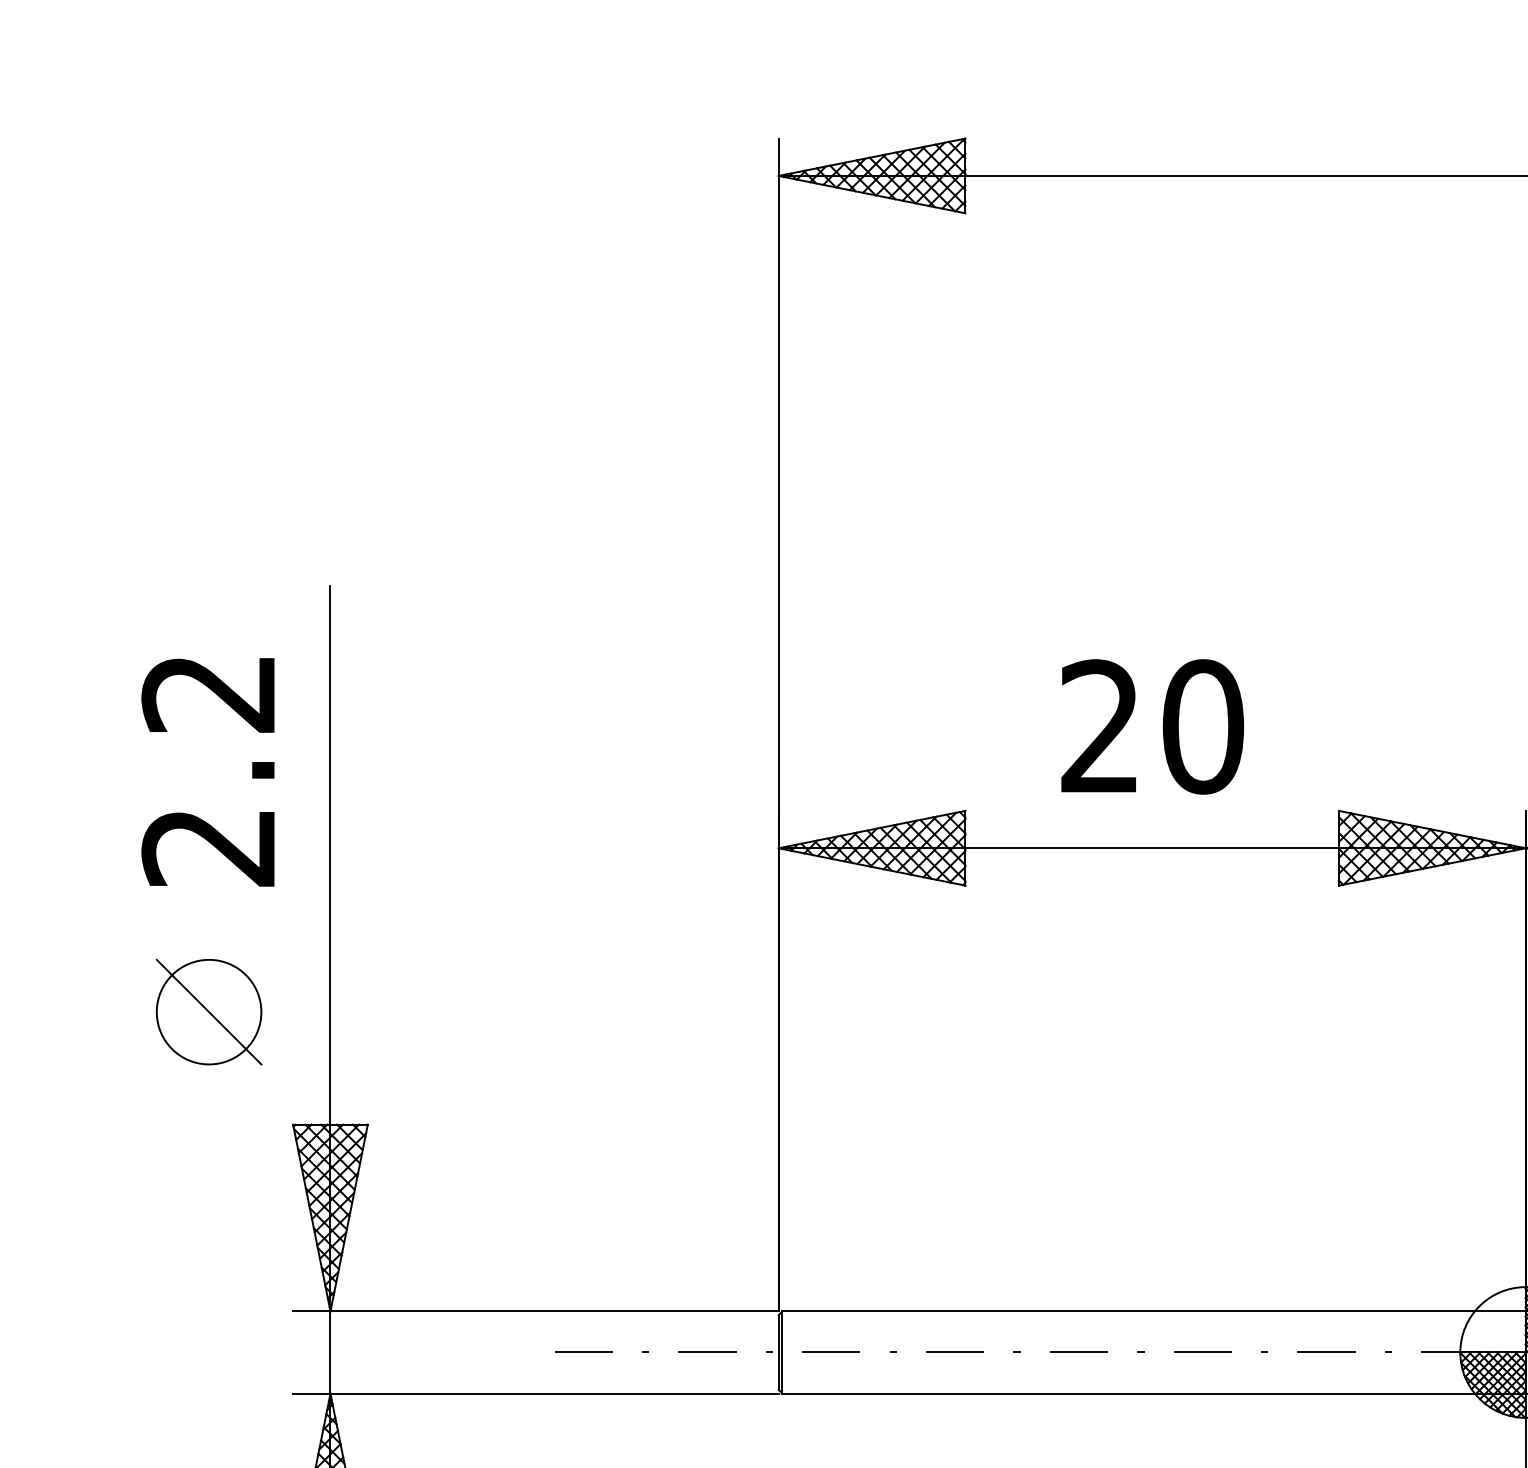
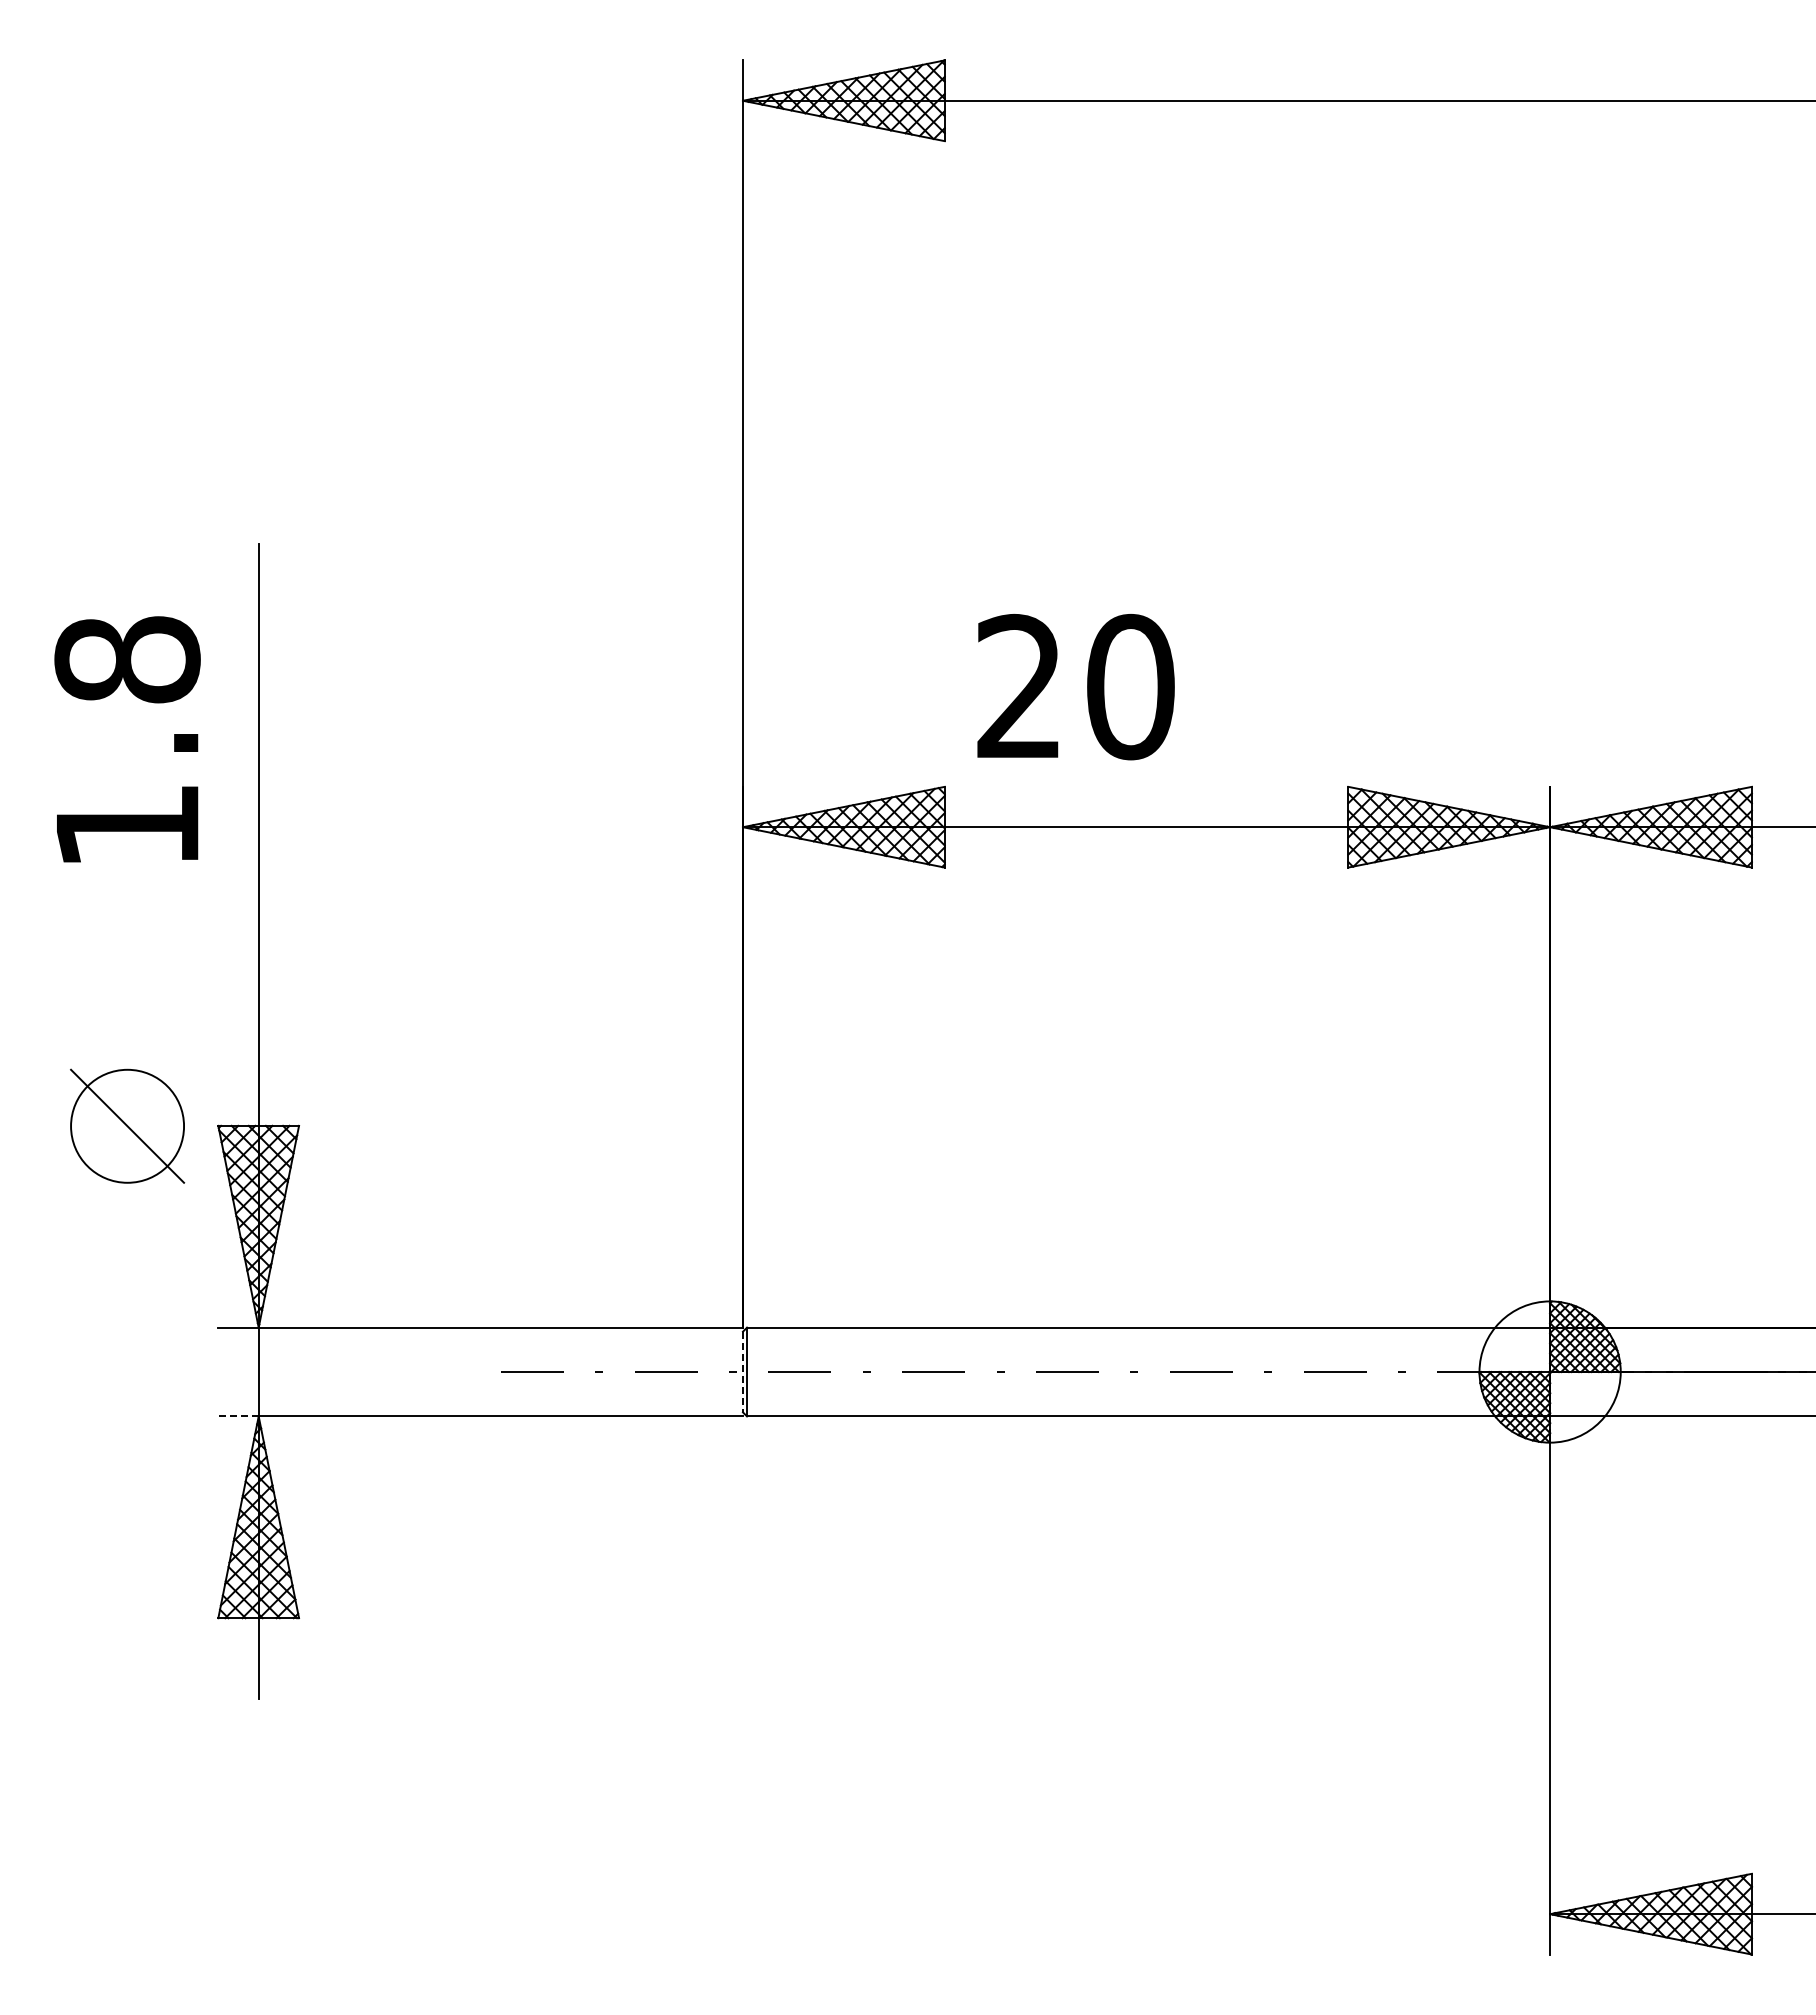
text: (1152, 727) -> (1075, 687), moved
text: (209, 769) -> (127, 742), 2.2 -> 1.8
part: (209, 1011) -> (127, 1125), moved
line: (778, 1352) -> (742, 1372), solid -> dashed
line: (311, 1393) -> (238, 1416), solid -> dashed

